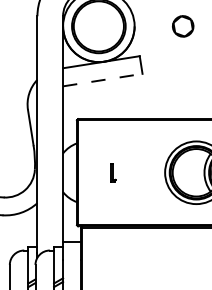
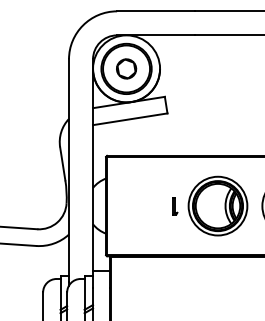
part: (183, 25) -> (126, 68), moved
line: (103, 80) -> (130, 119), dashed -> solid
part: (113, 173) -> (175, 206), moved

